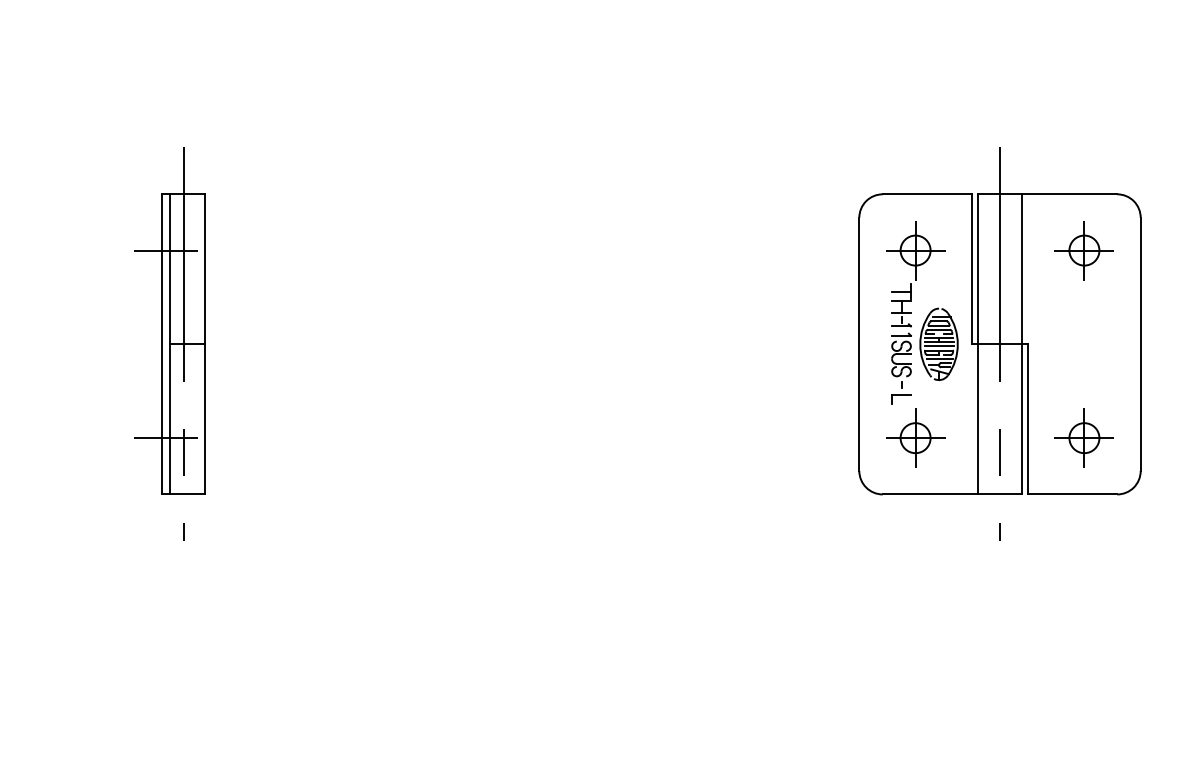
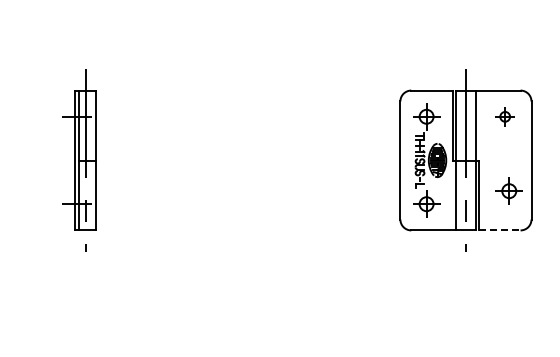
part: (1082, 249) -> (504, 116), size x0.7
part: (1082, 436) -> (508, 190), moved
line: (1072, 494) -> (499, 230), solid -> dashed

